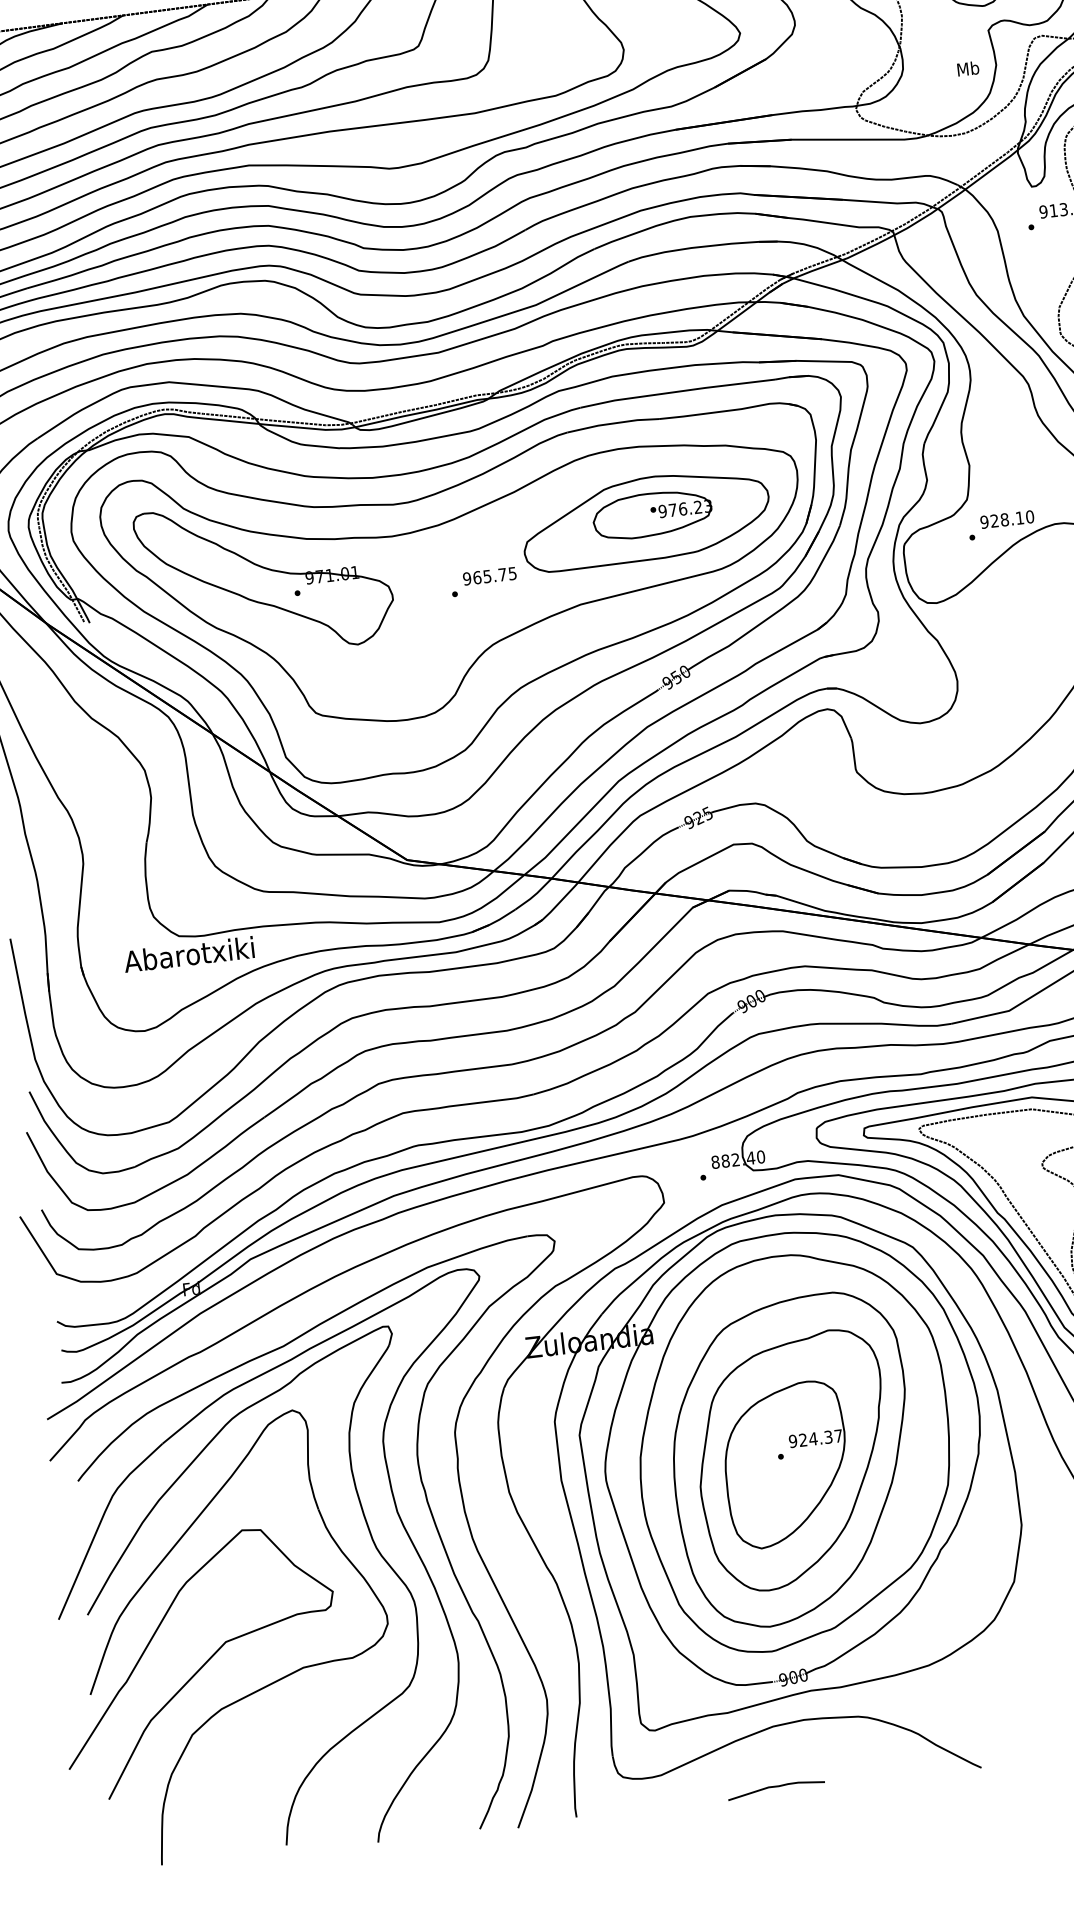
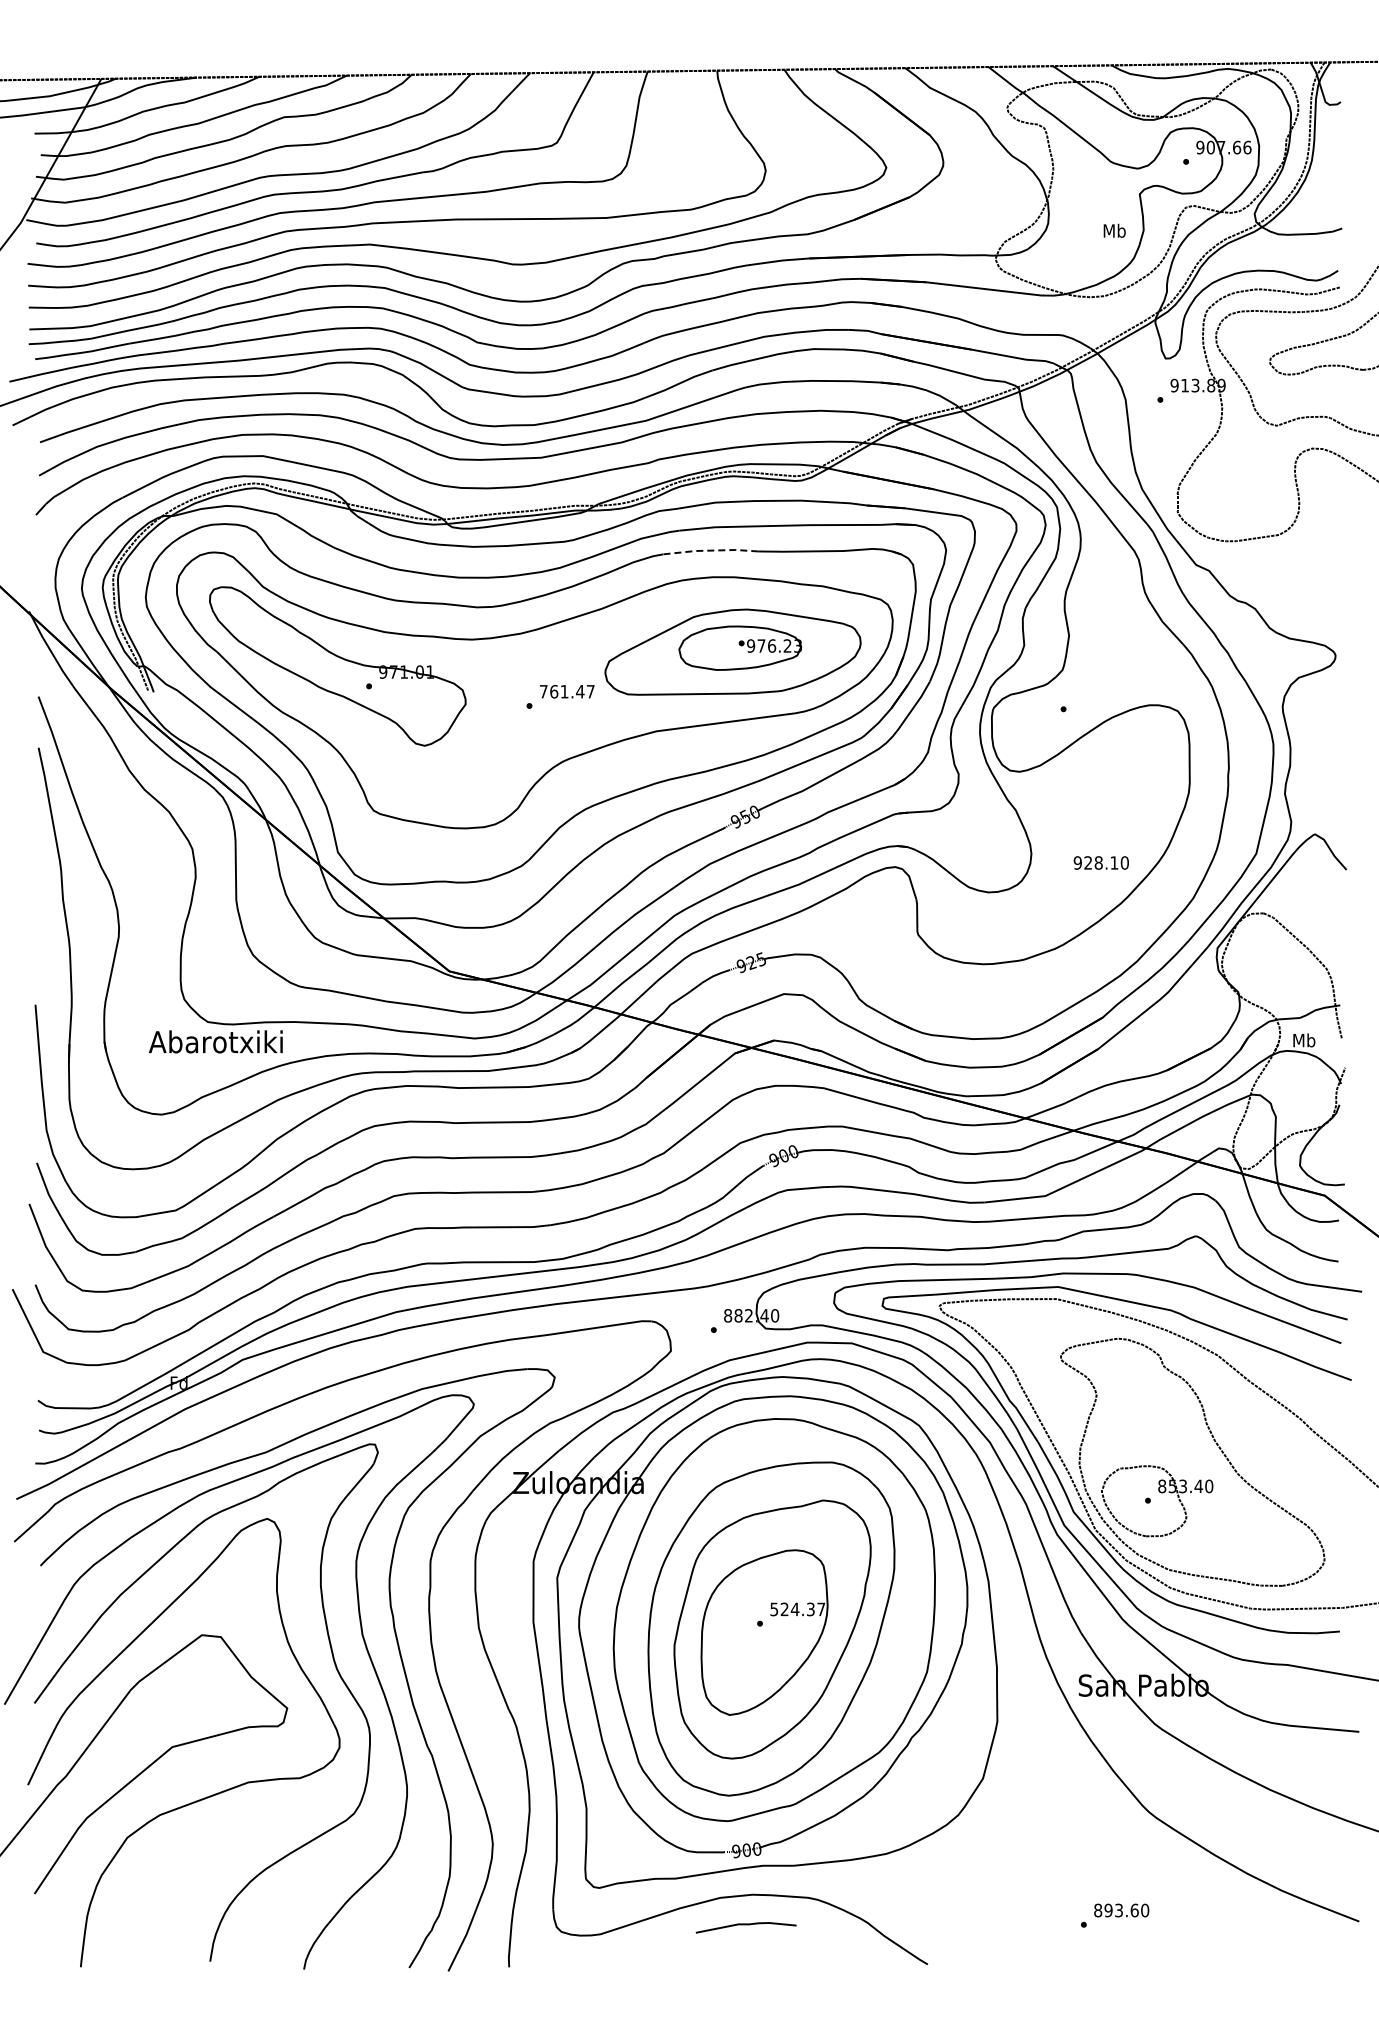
line: (612, 423) -> (710, 550), solid -> dashed
text: (1006, 519) -> (1100, 862), moved
text: (489, 576) -> (566, 691), 965.75 -> 761.47
text: (793, 1440) -> (774, 1608), 924.37 -> 524.37
curve: (775, 1787) -> (745, 1925), moved

